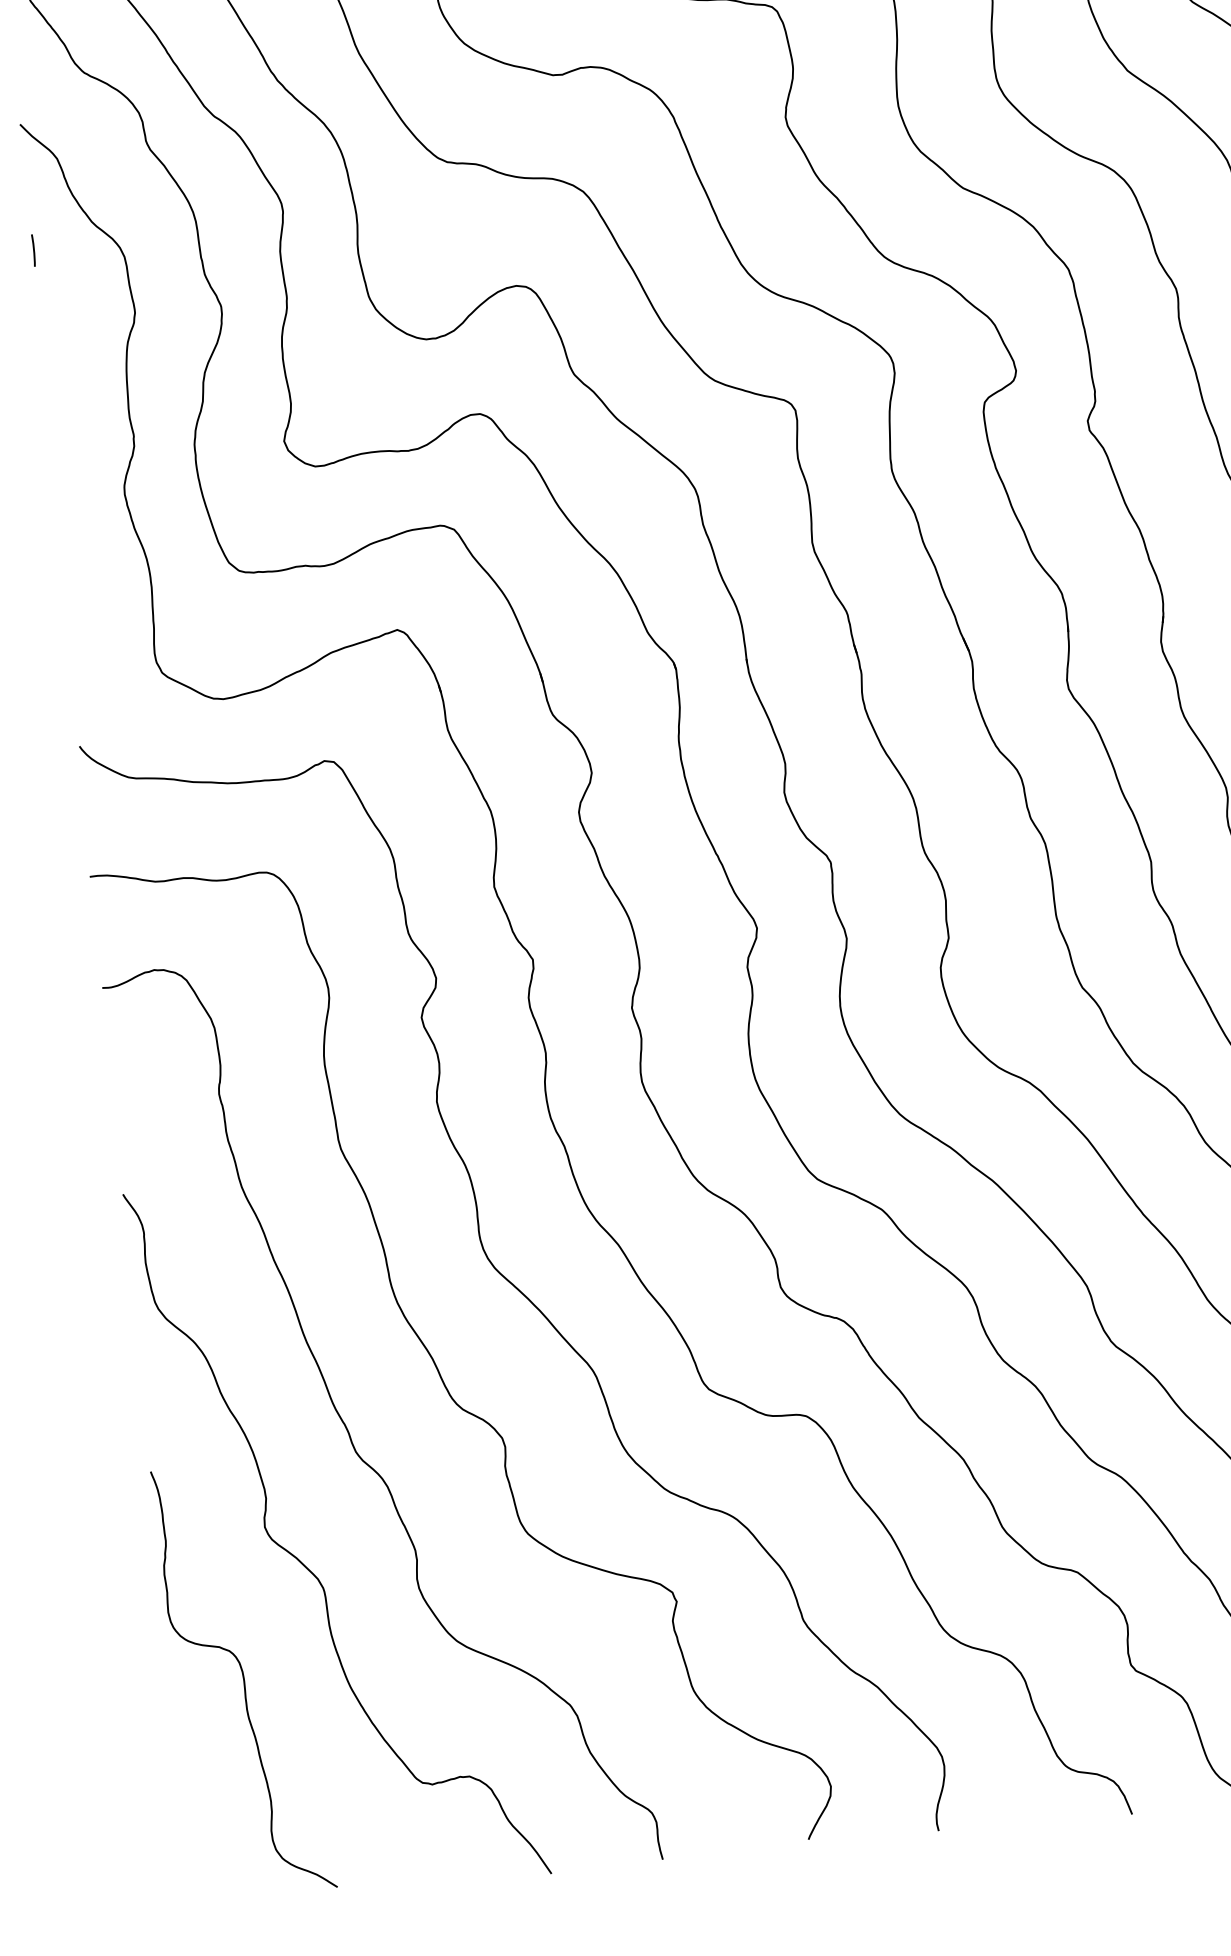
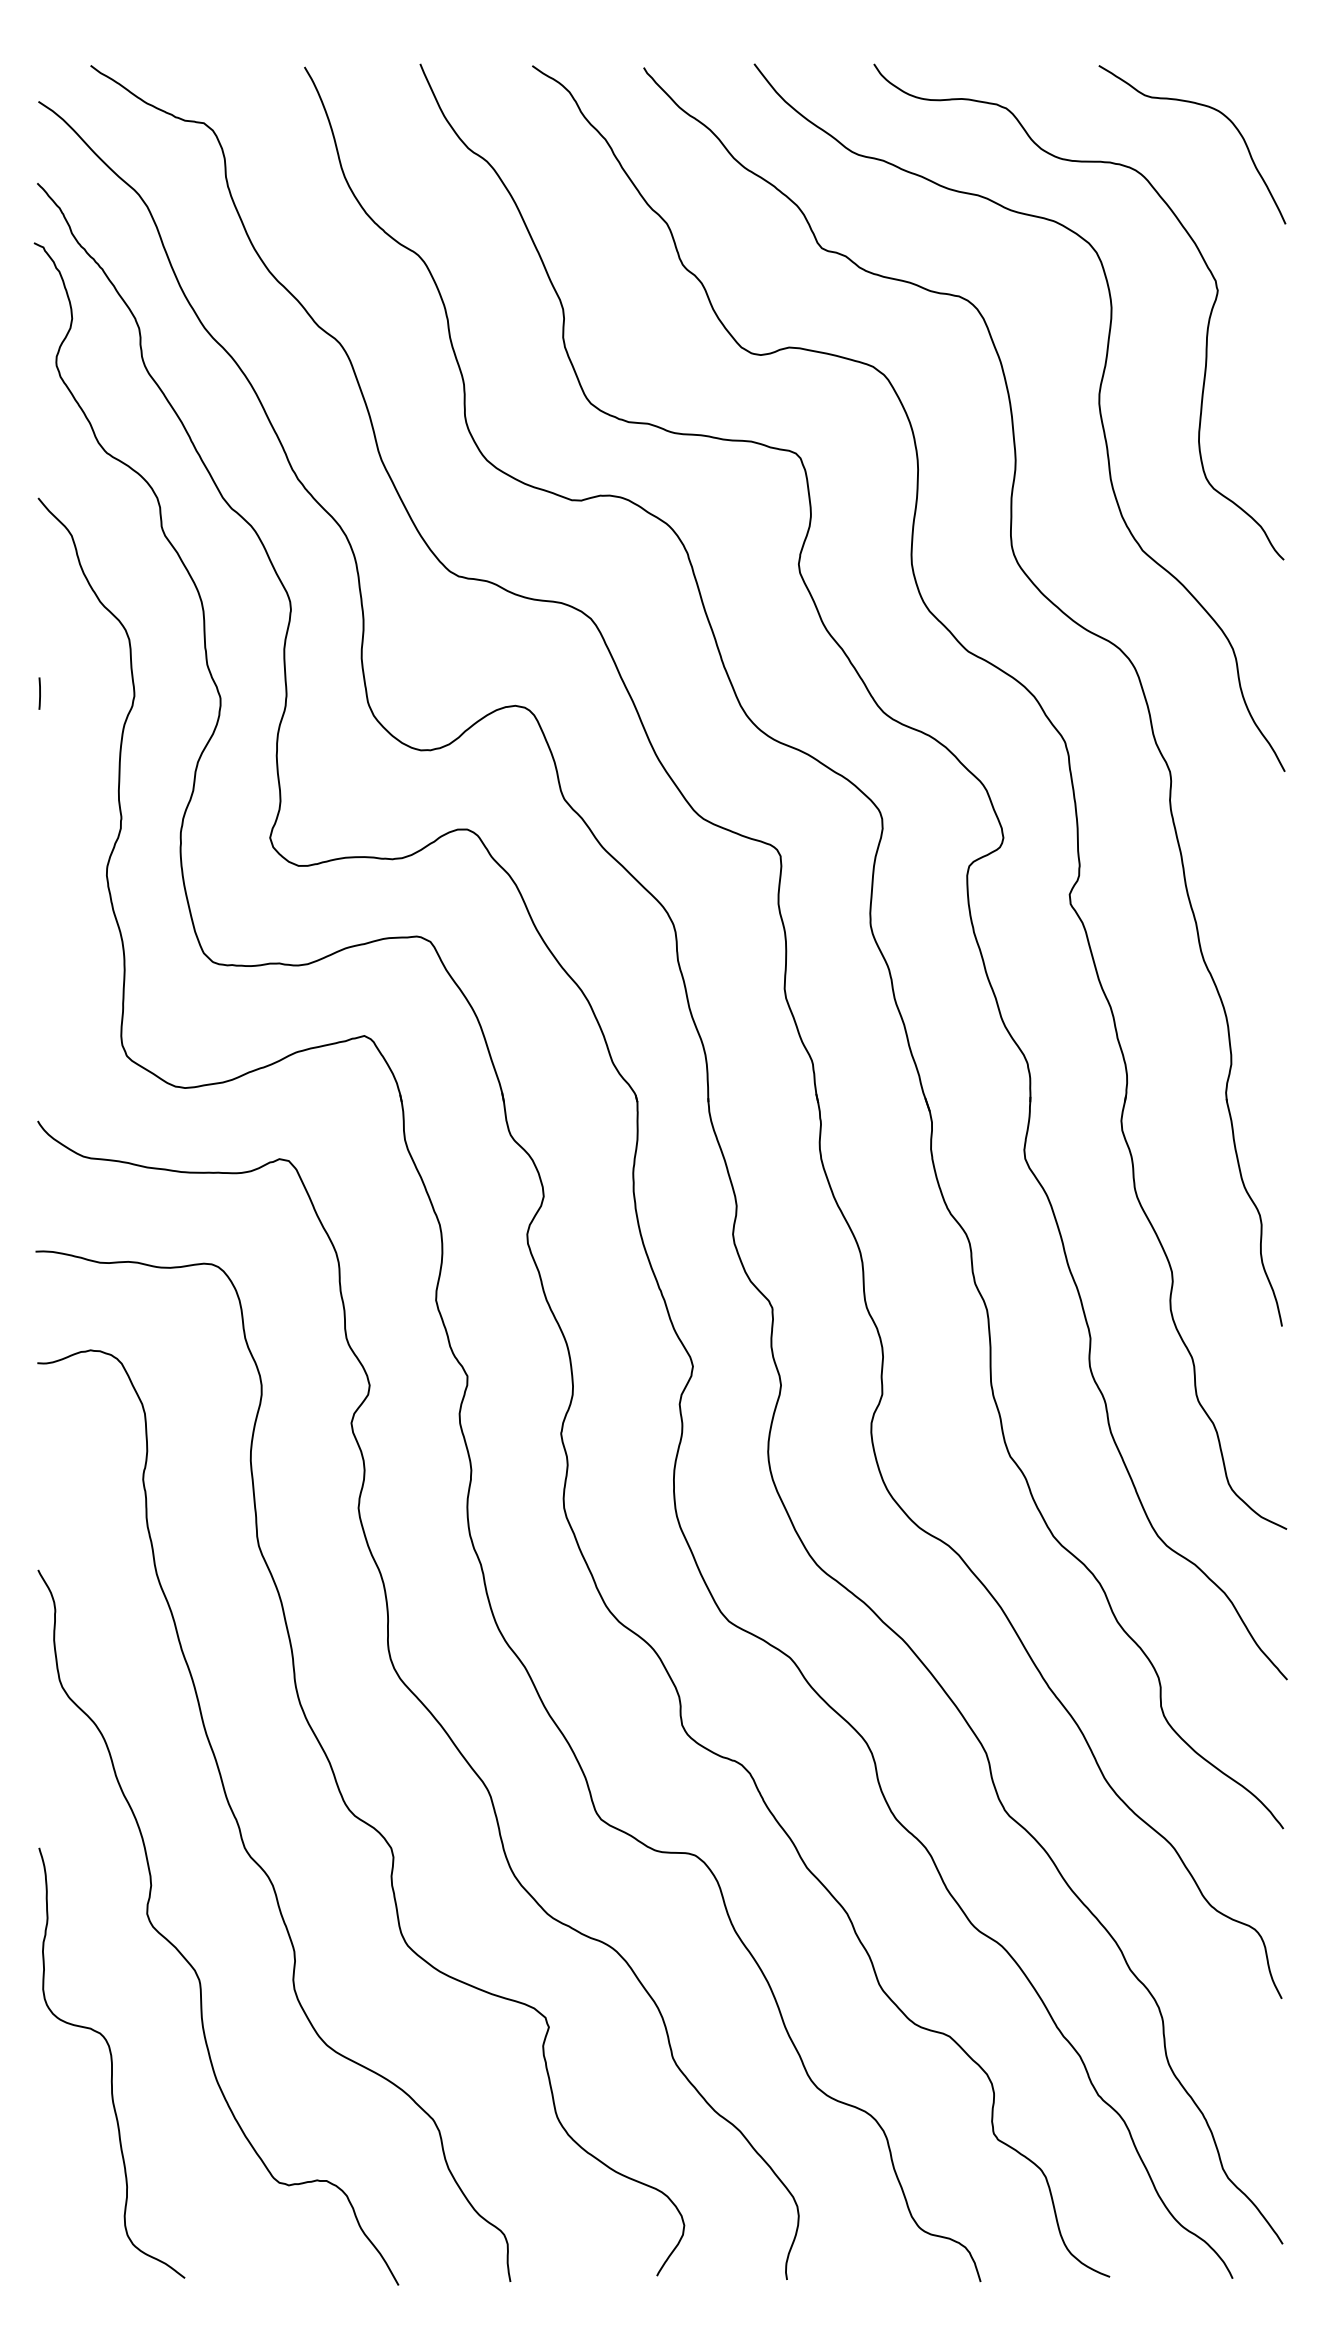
line: (33, 250) -> (39, 693), moved

